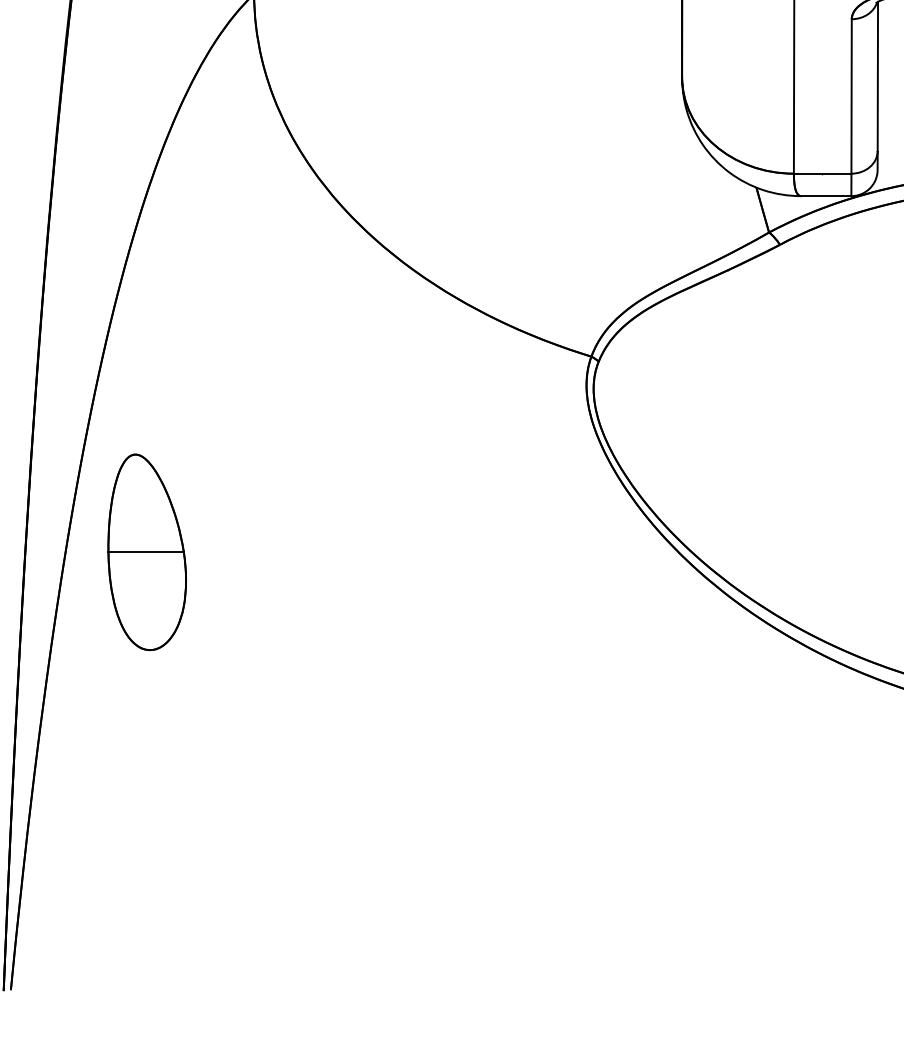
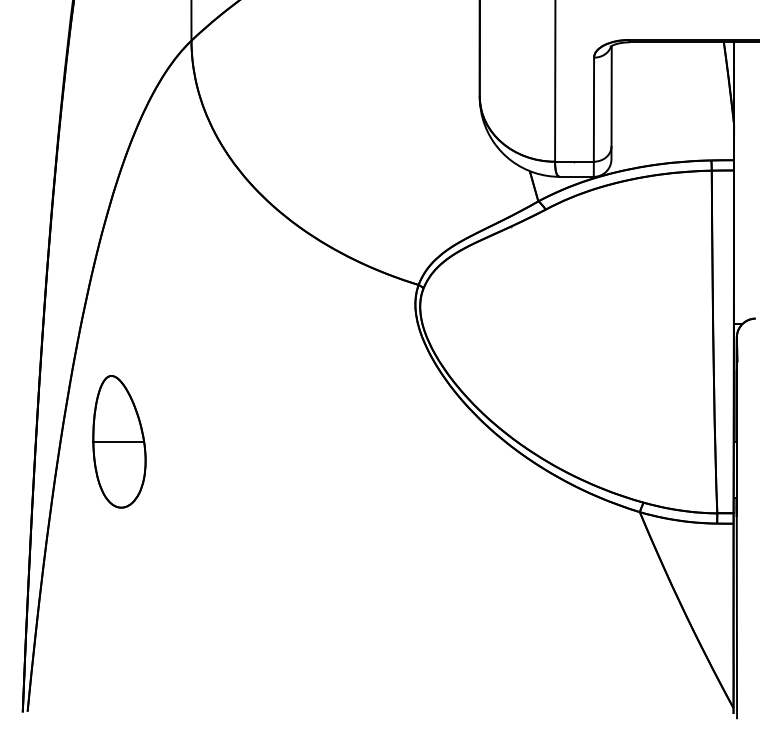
part: (147, 551) -> (119, 441), moved

